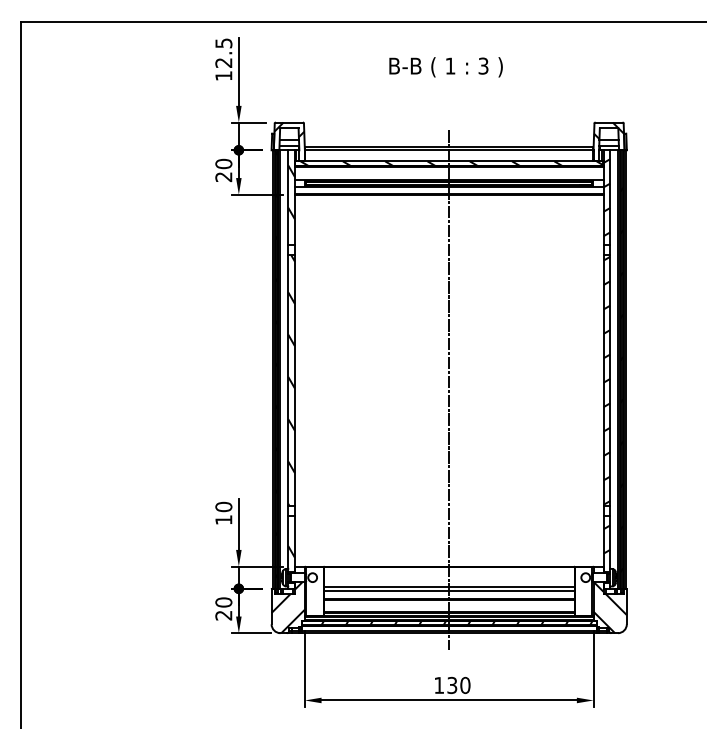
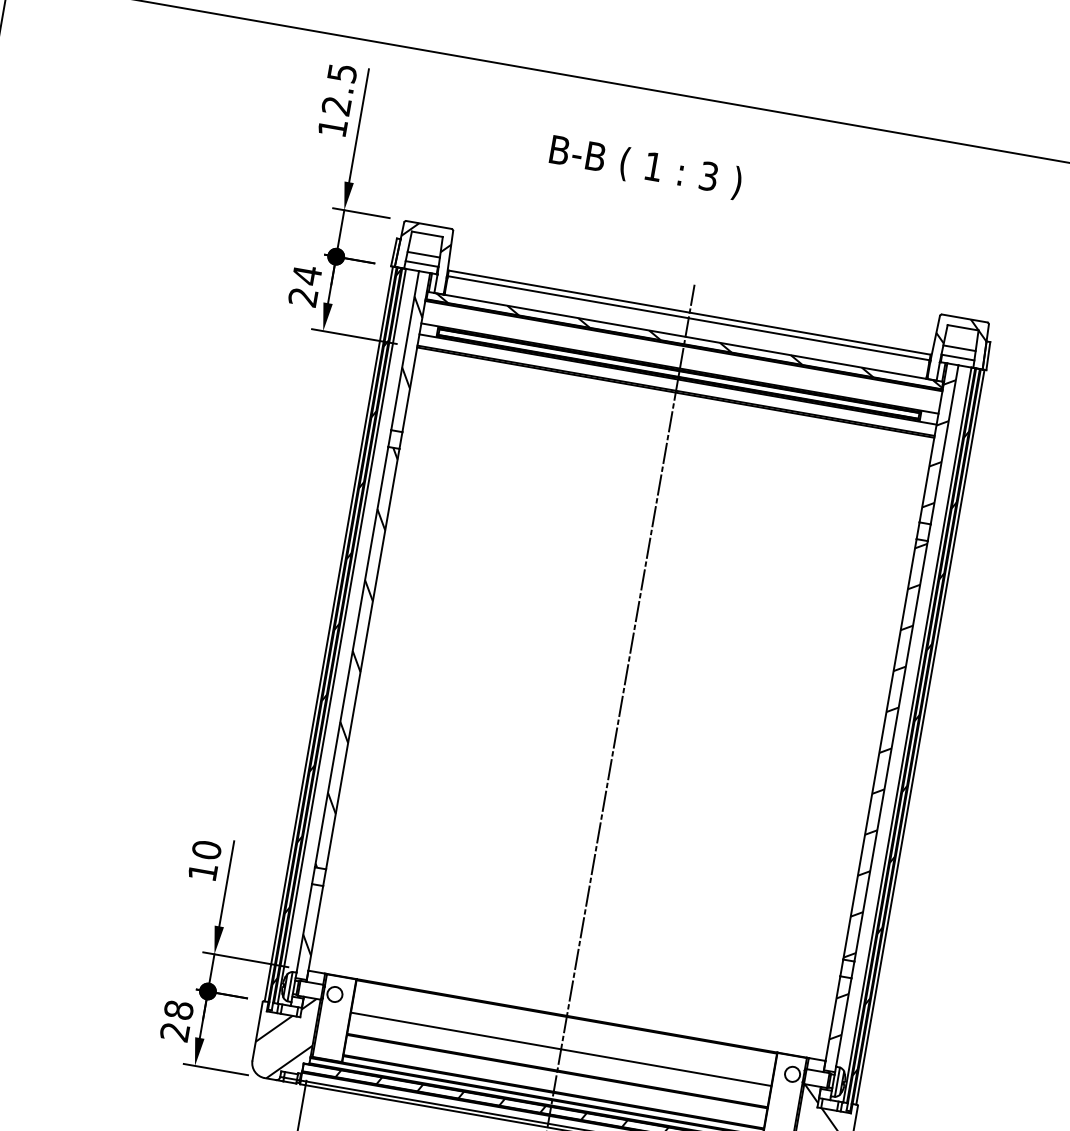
text: (445, 67) -> (644, 167), moved
text: (223, 163) -> (306, 274), 20 -> 24
line: (448, 591) -> (558, 1057), removed
text: (223, 602) -> (178, 1010), 20 -> 28

